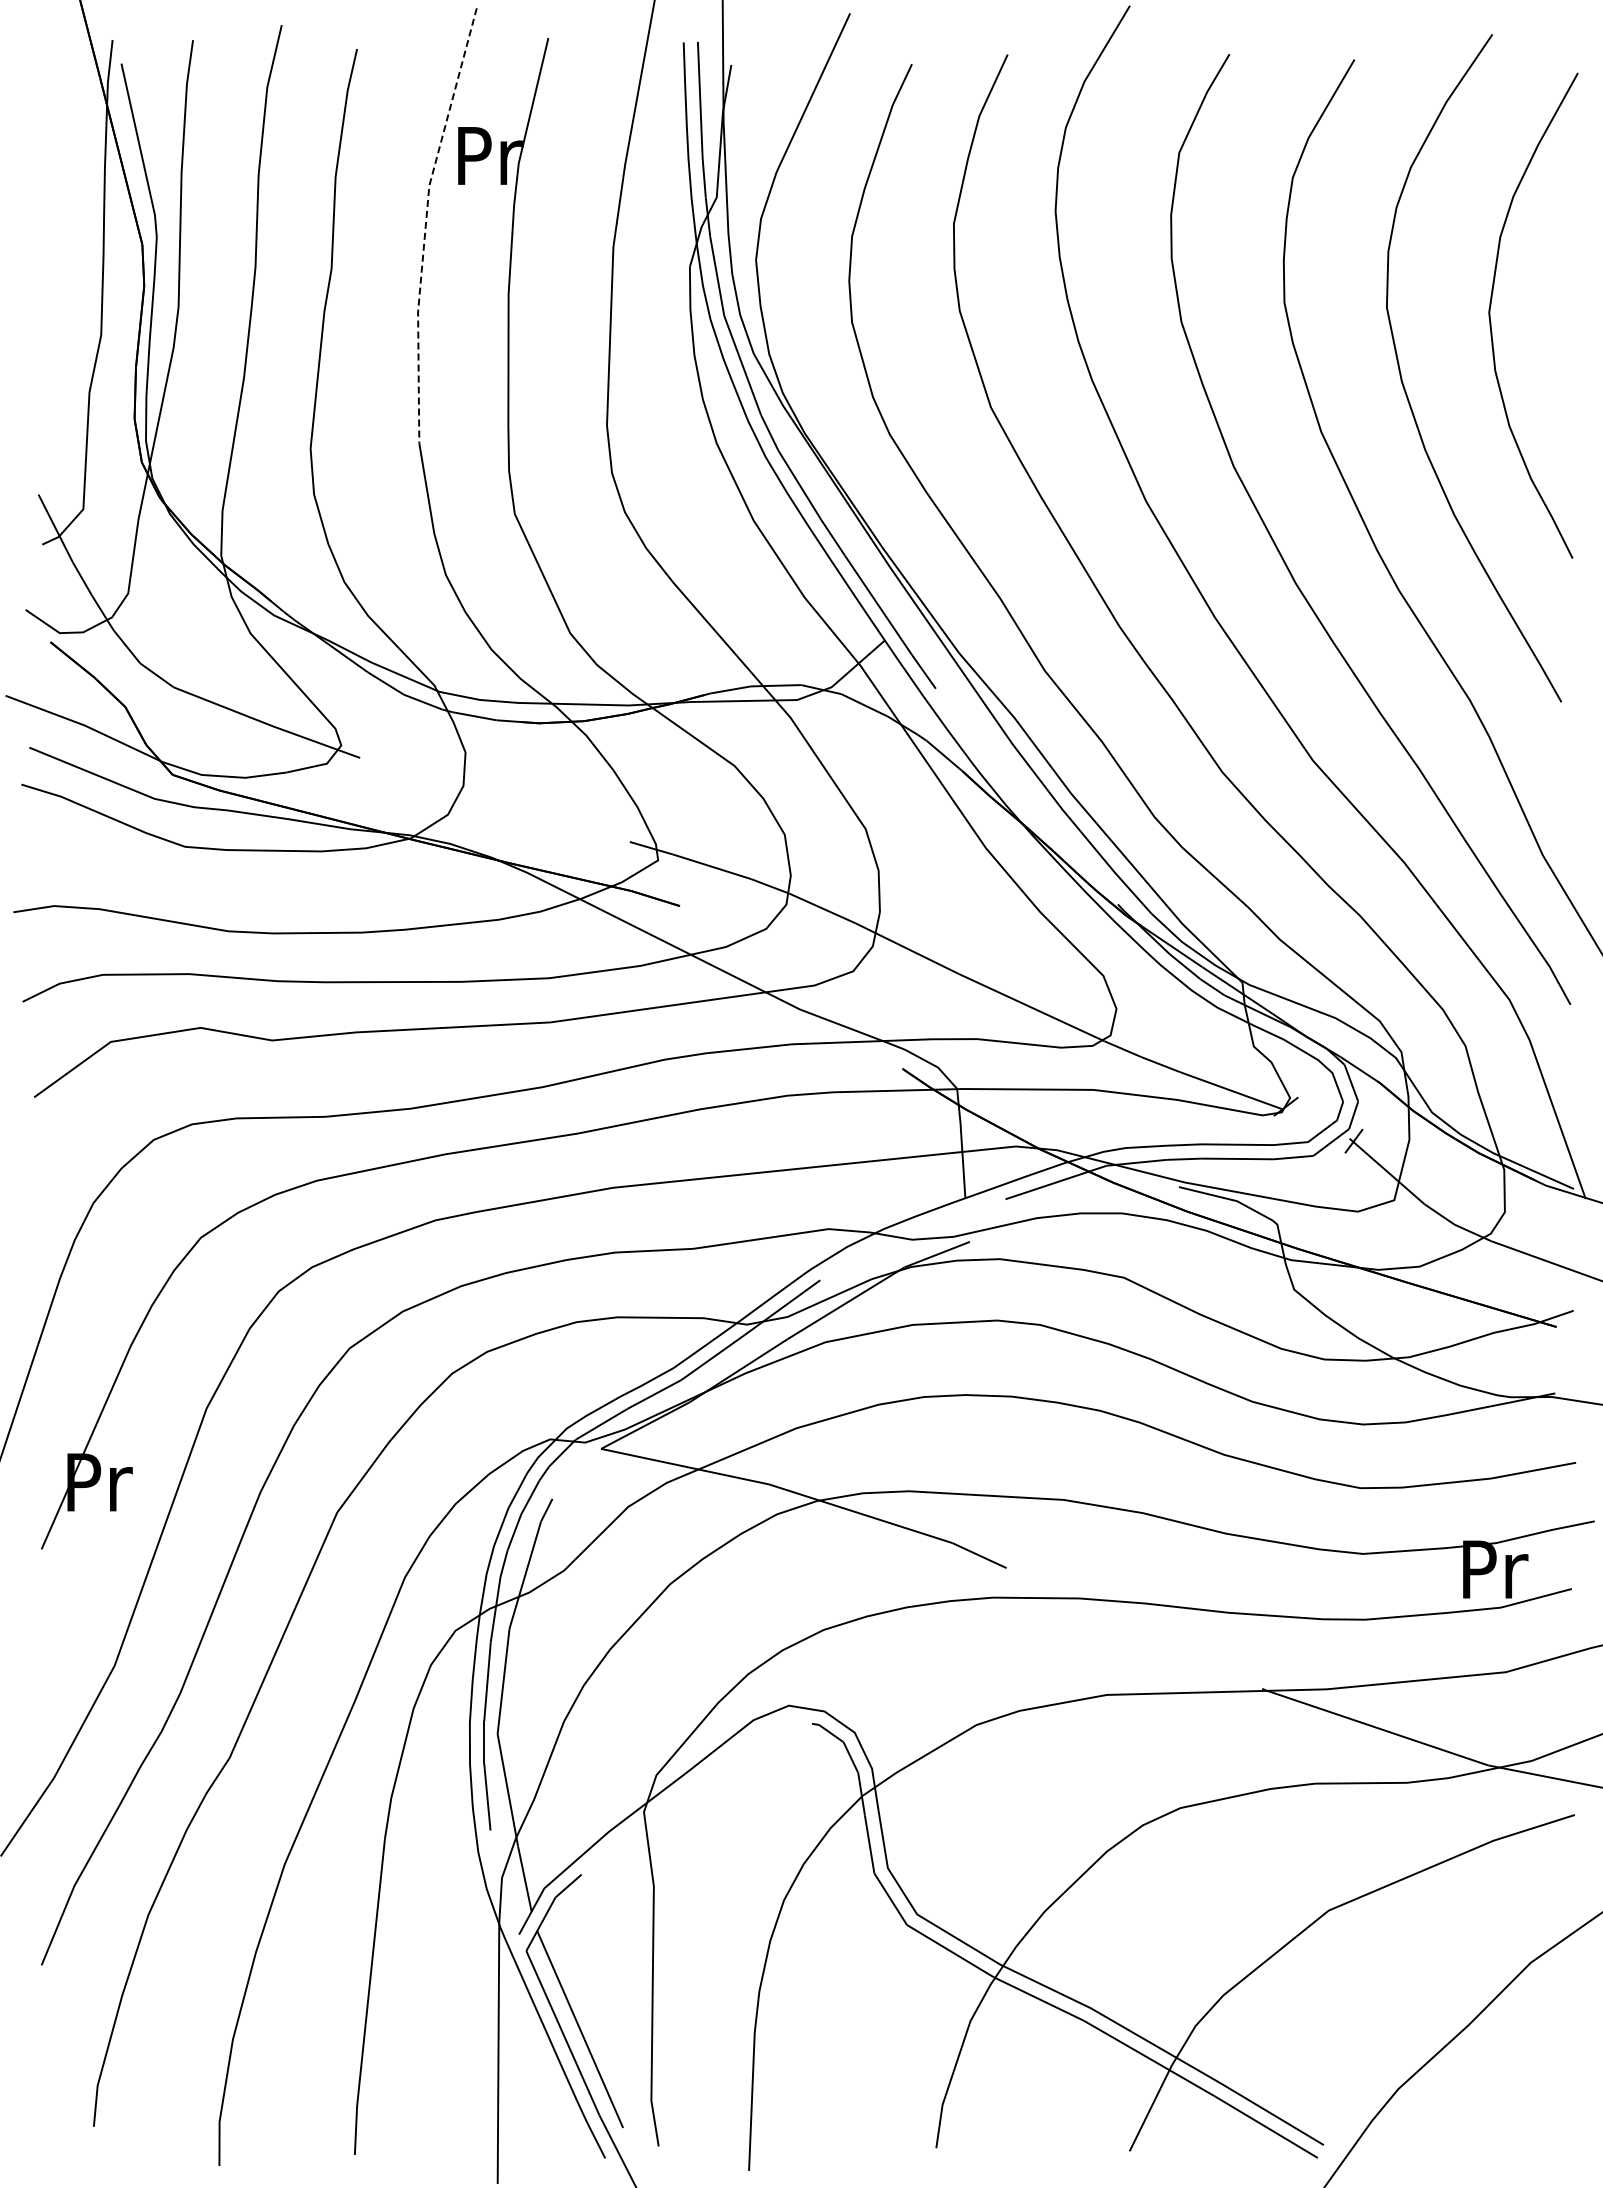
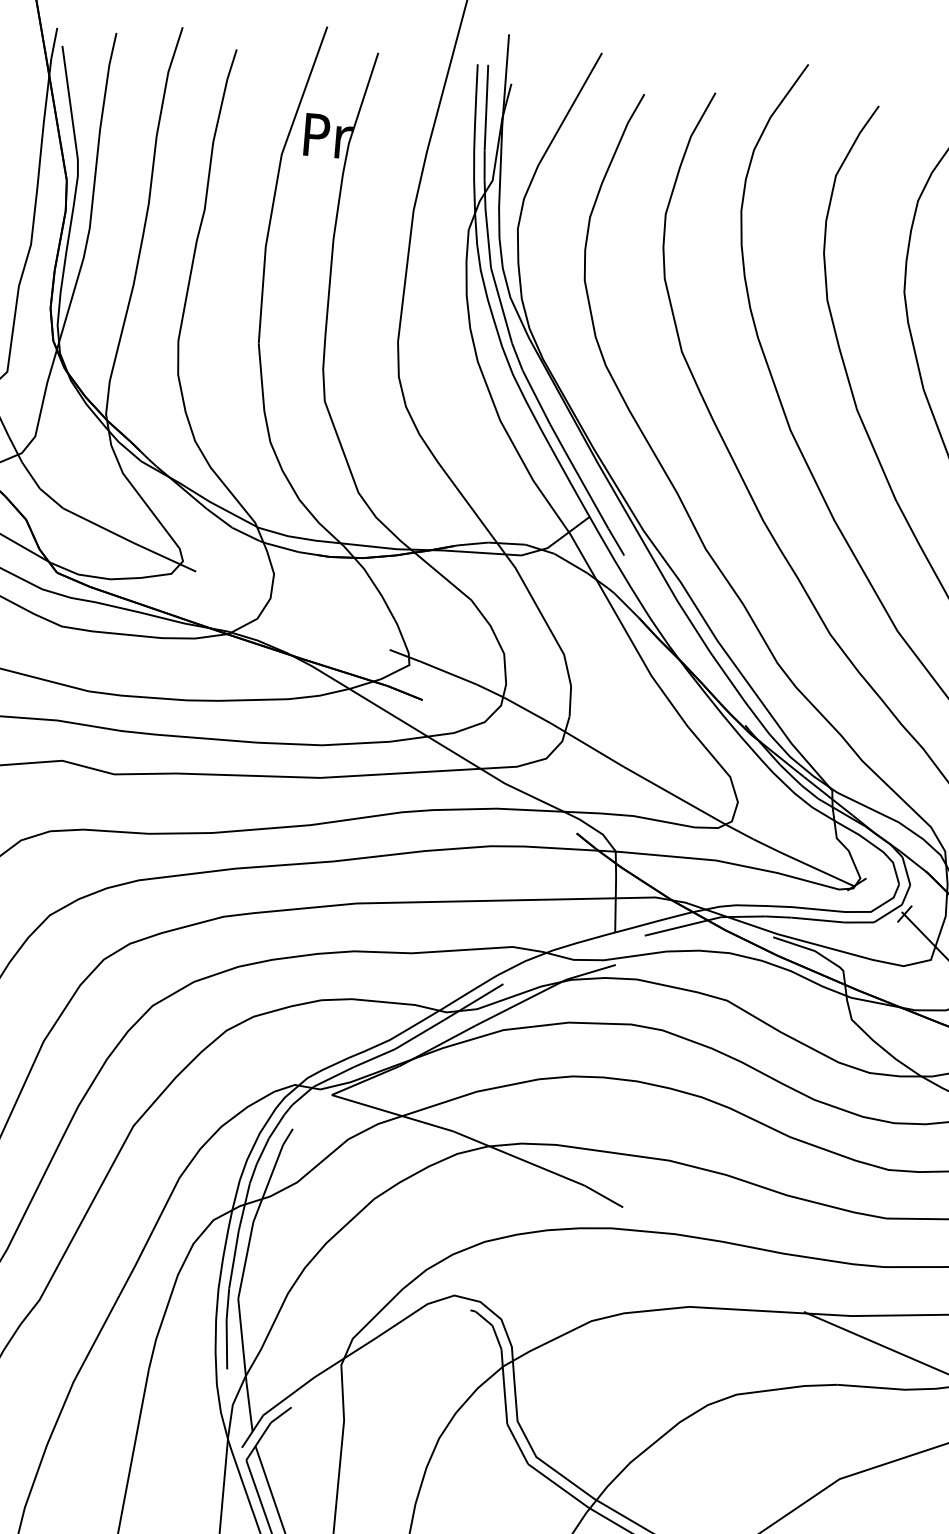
line: (426, 223) -> (277, 182), dashed -> solid

